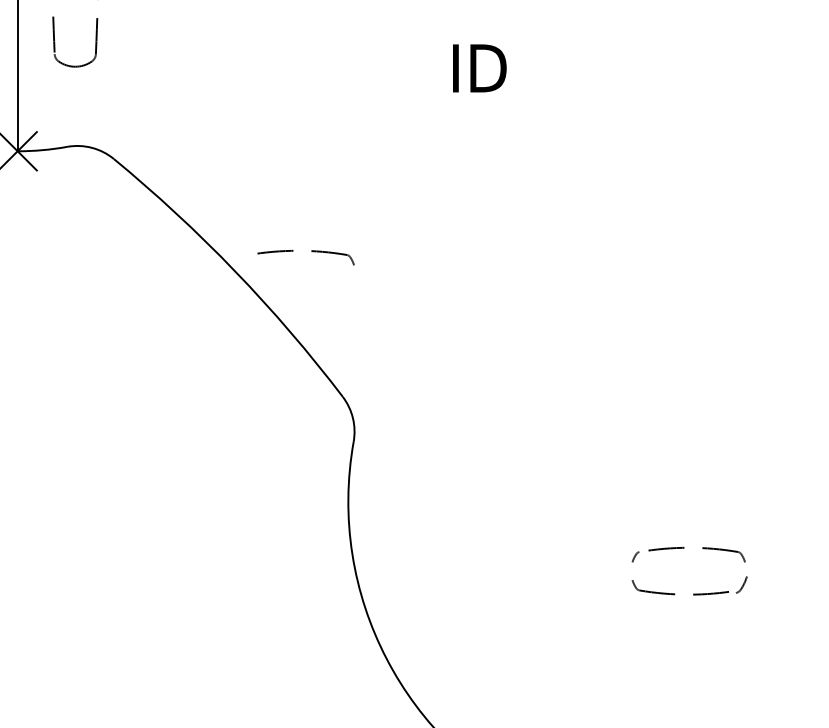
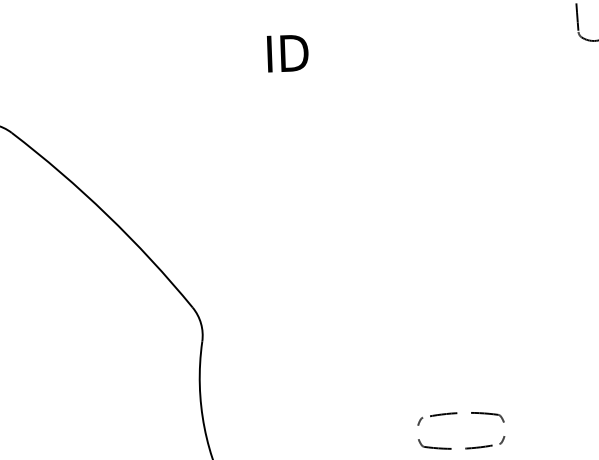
part: (311, 251) -> (164, 197), removed
part: (741, 585) -> (501, 440), size x0.62

